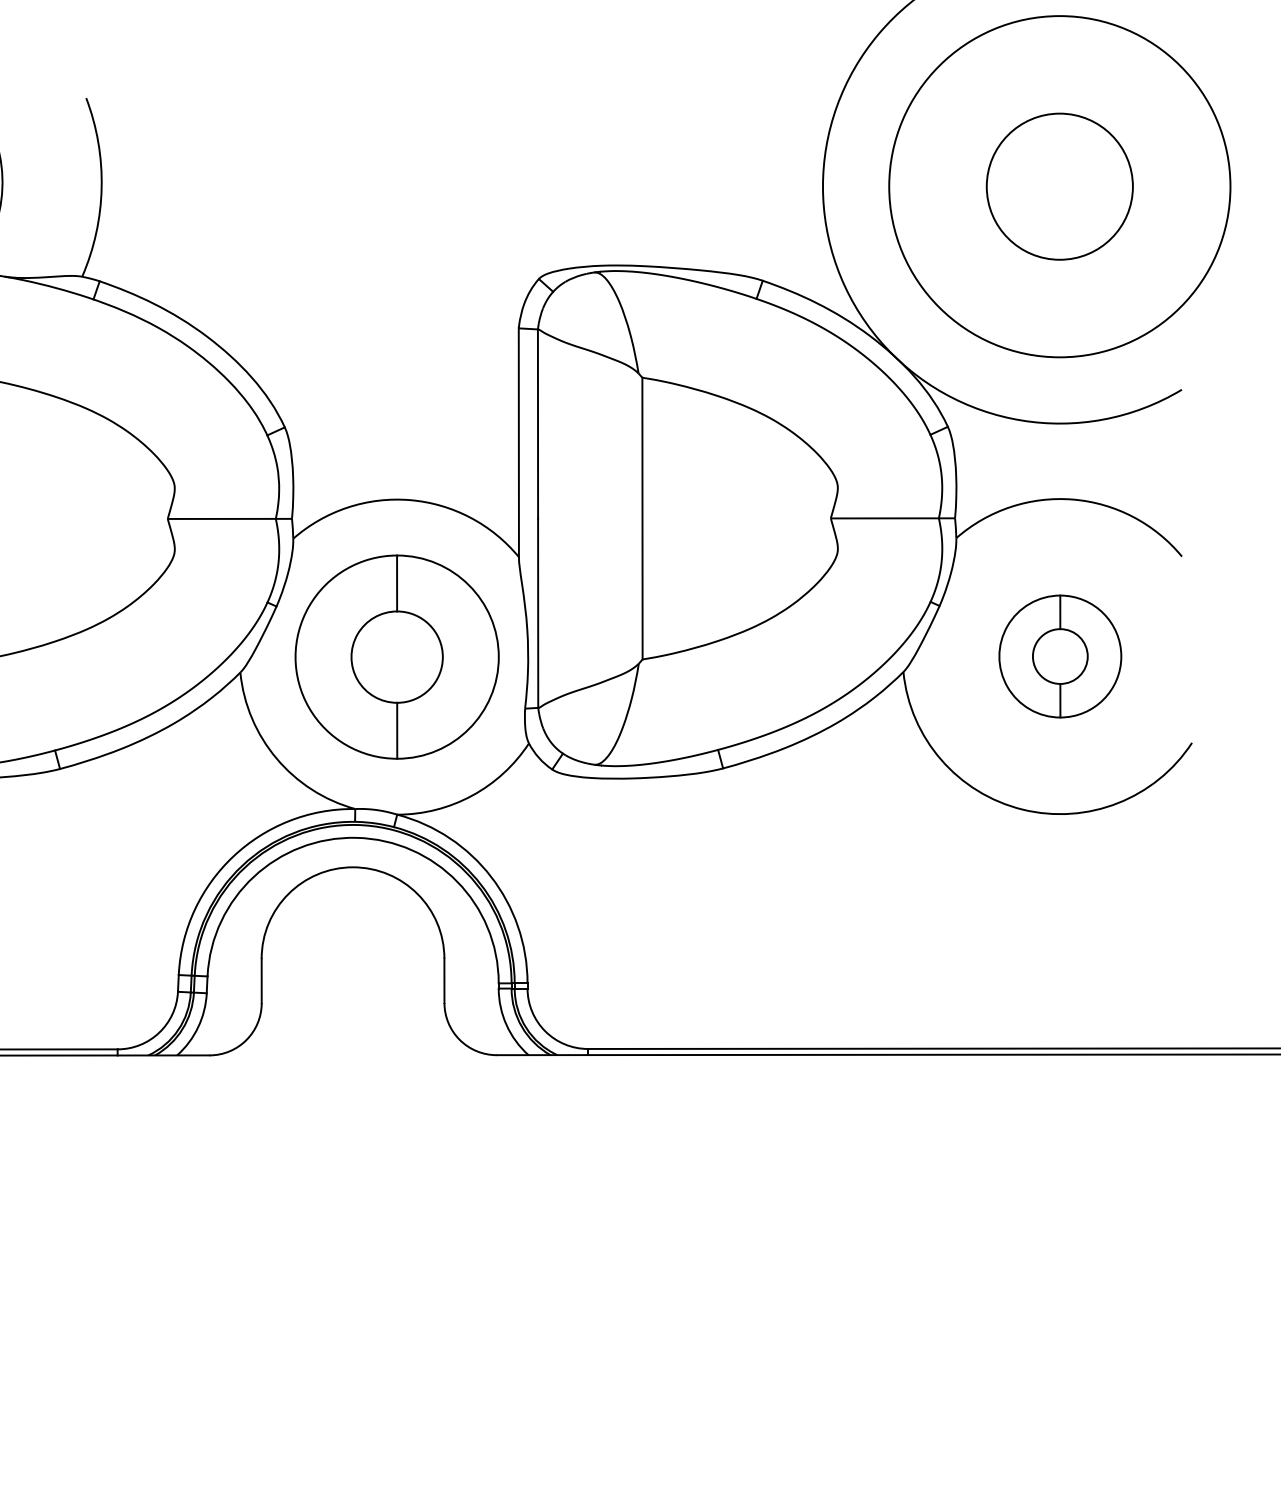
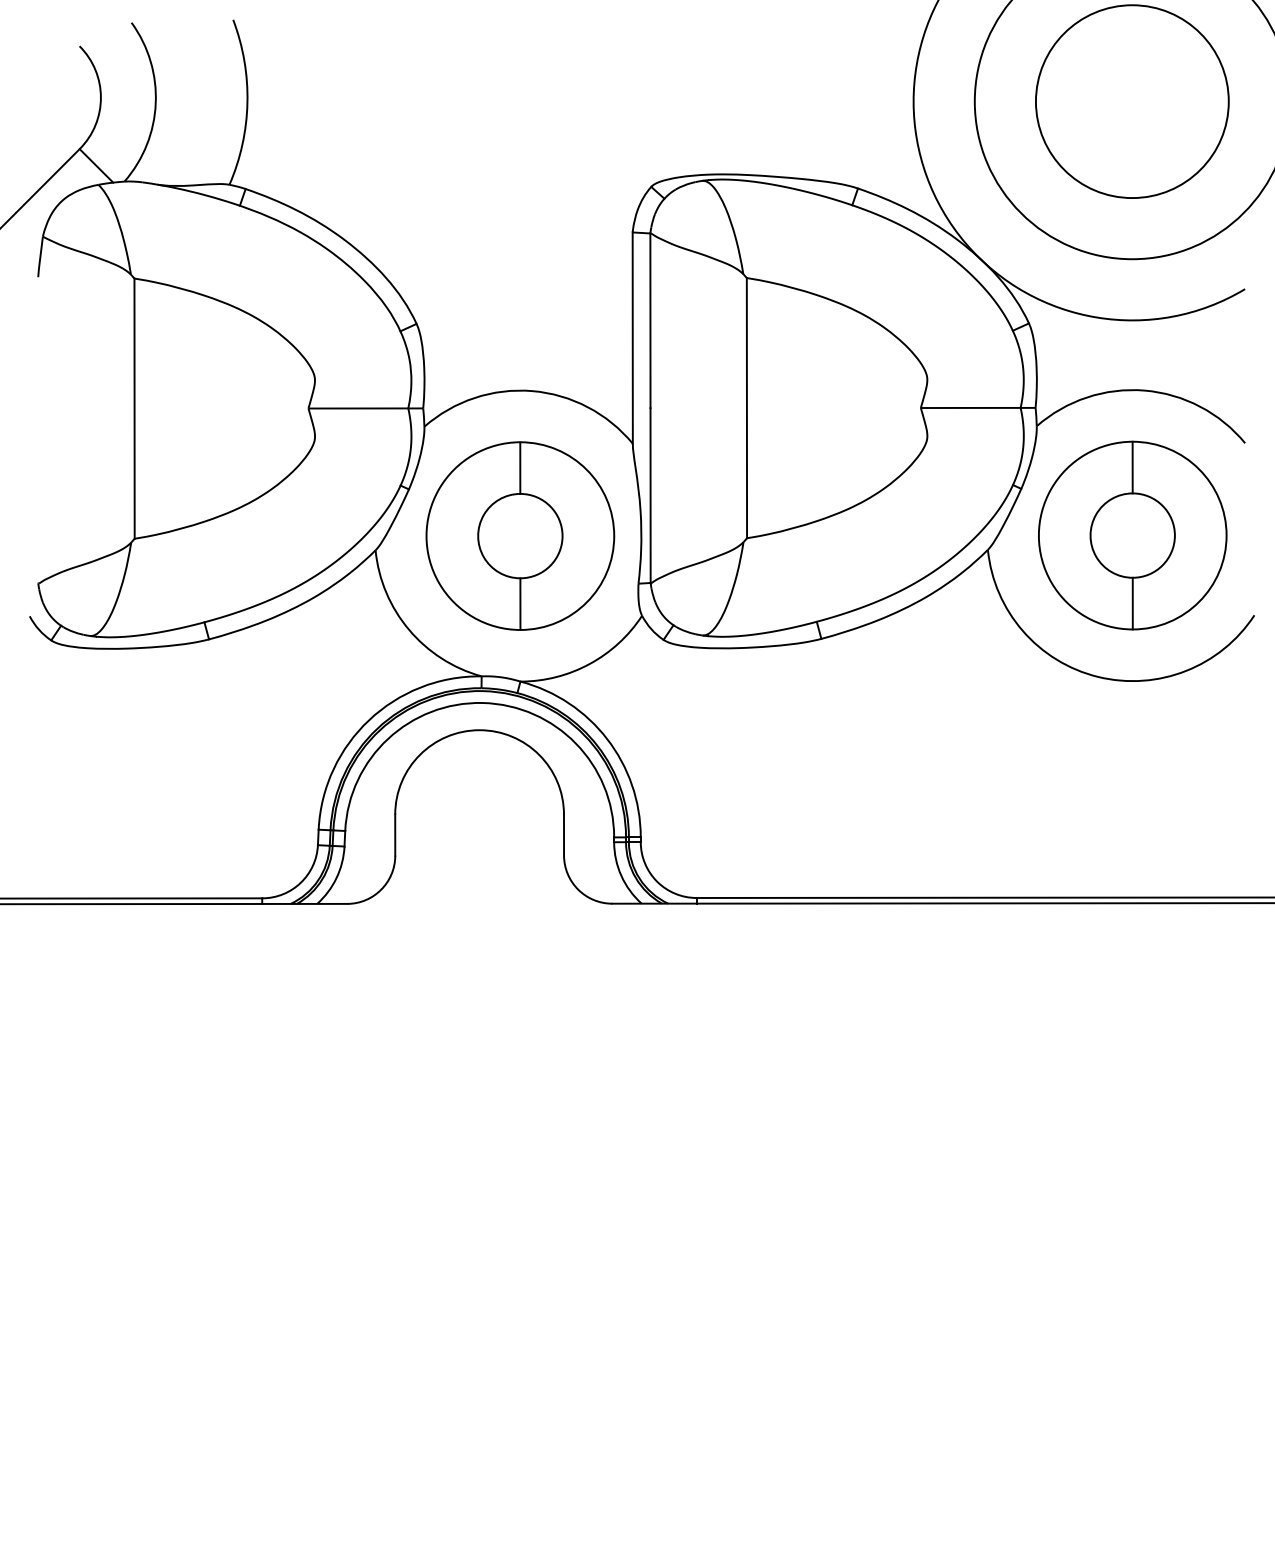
circle: (1058, 186) -> (1131, 101), size x1.43
part: (1059, 656) -> (1132, 535), size x1.67

